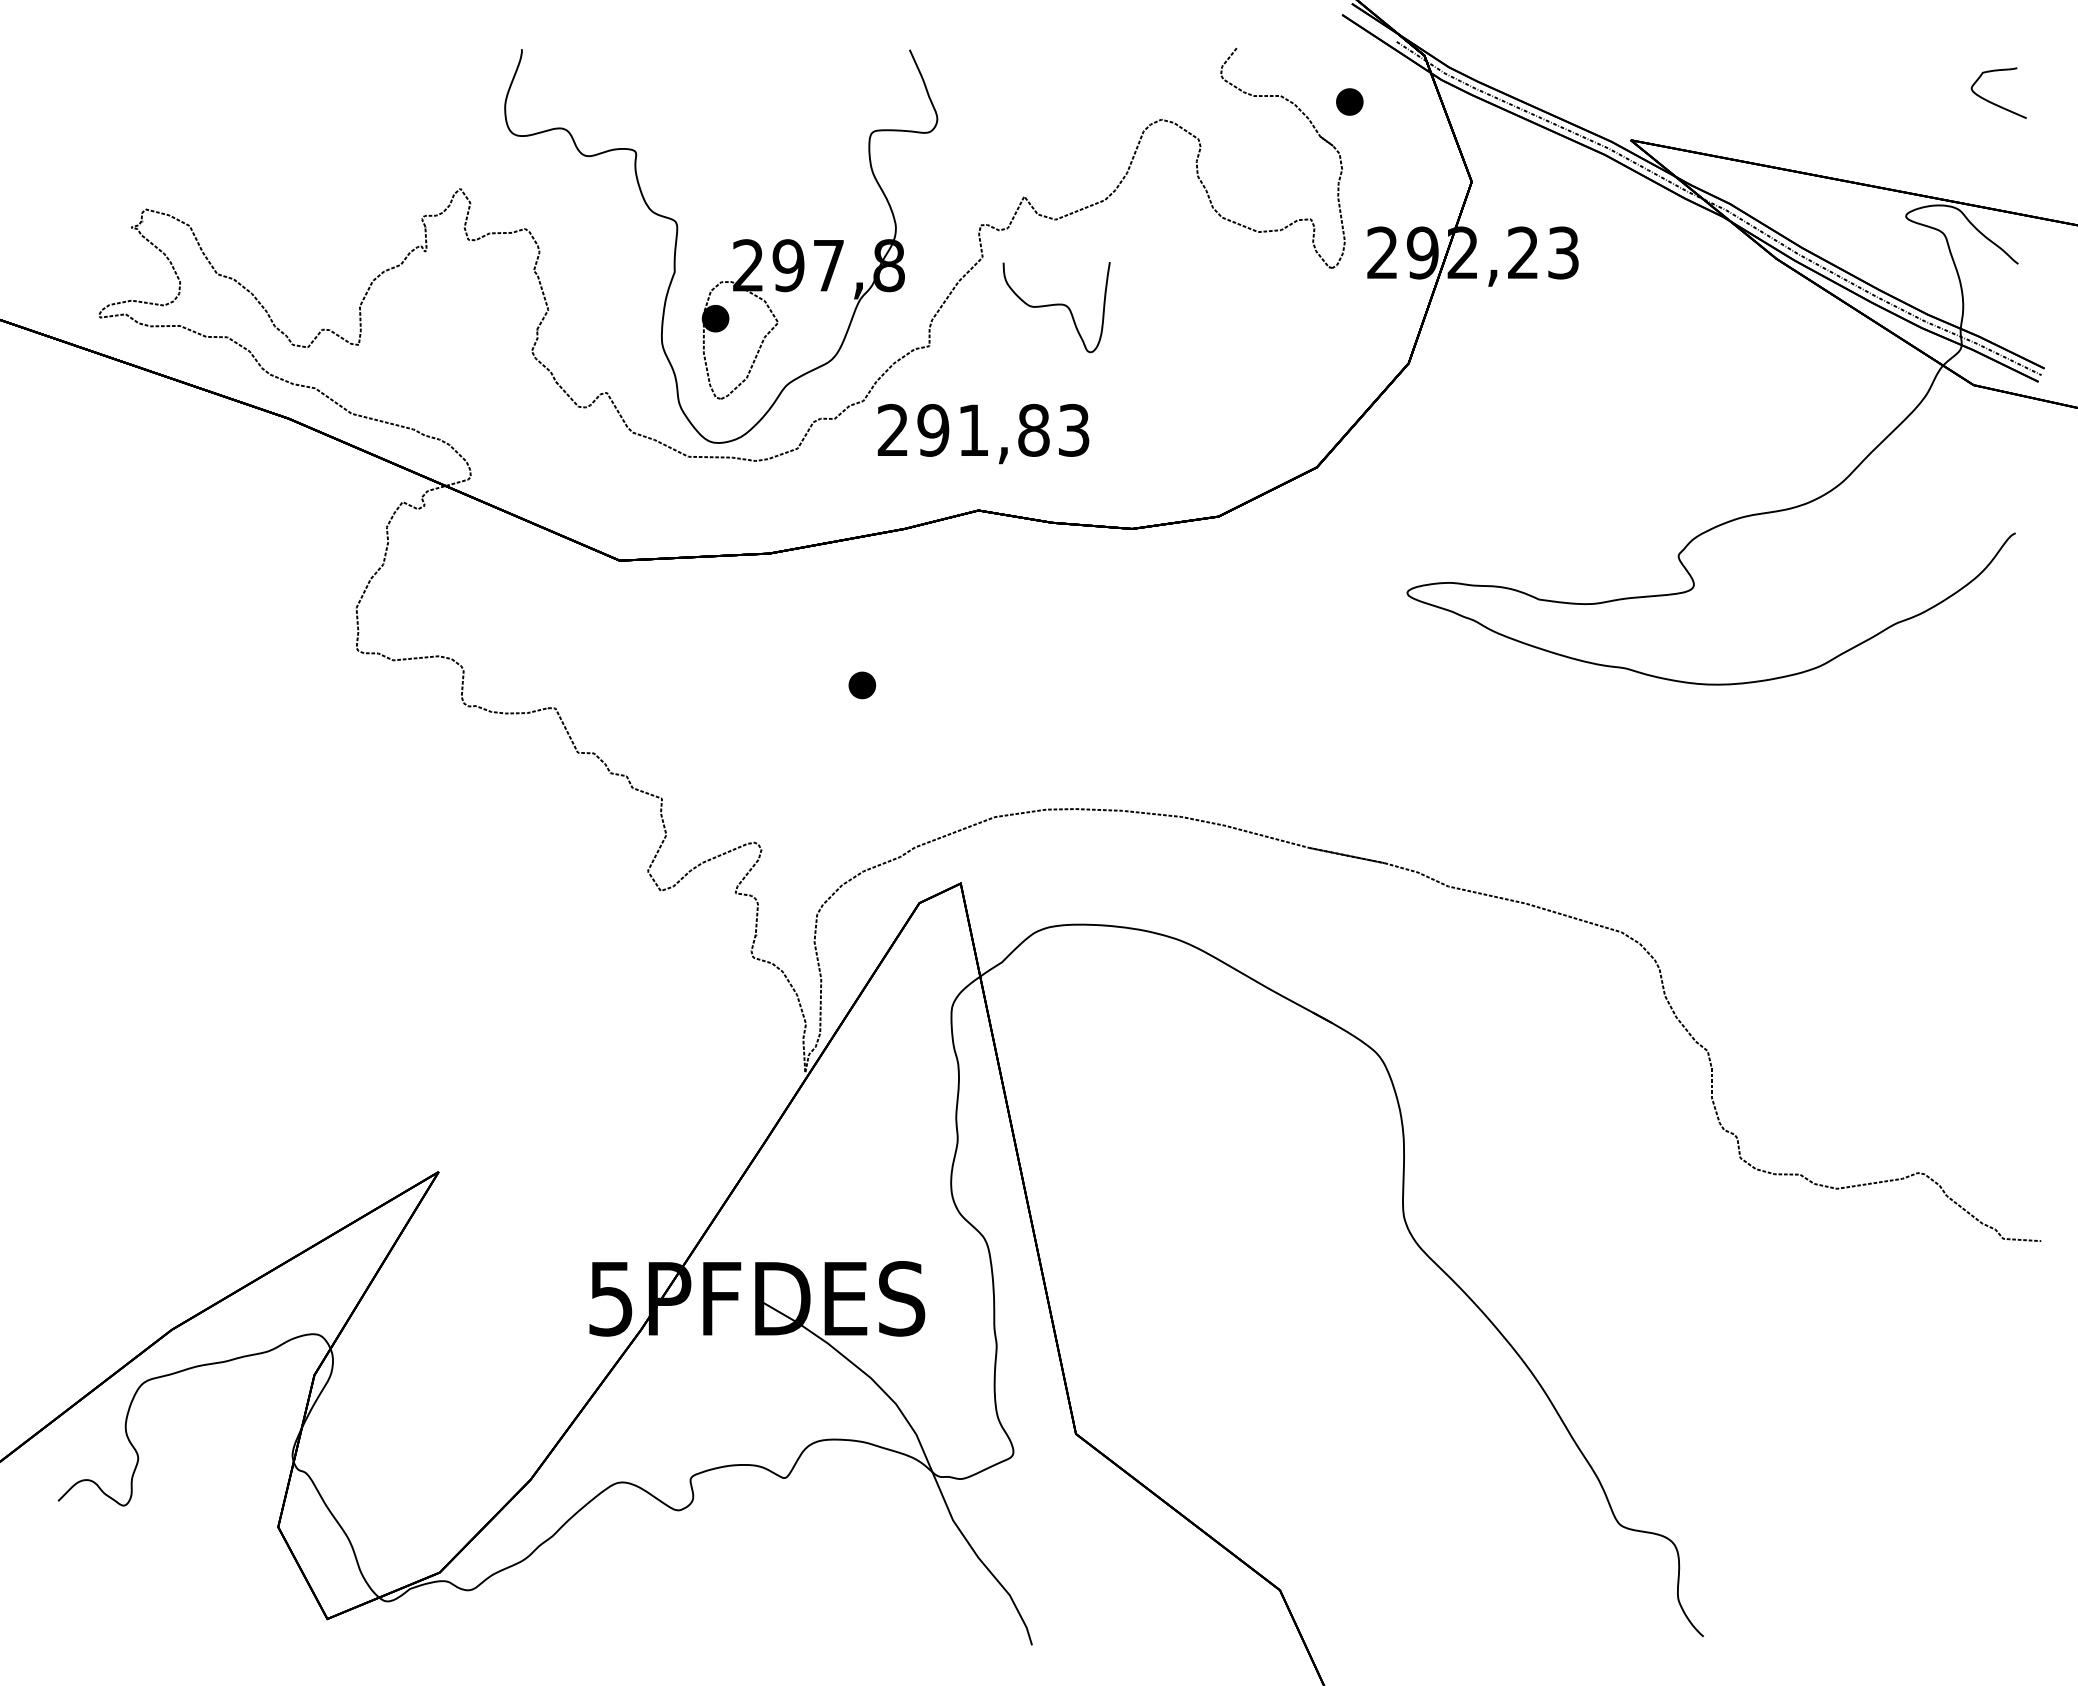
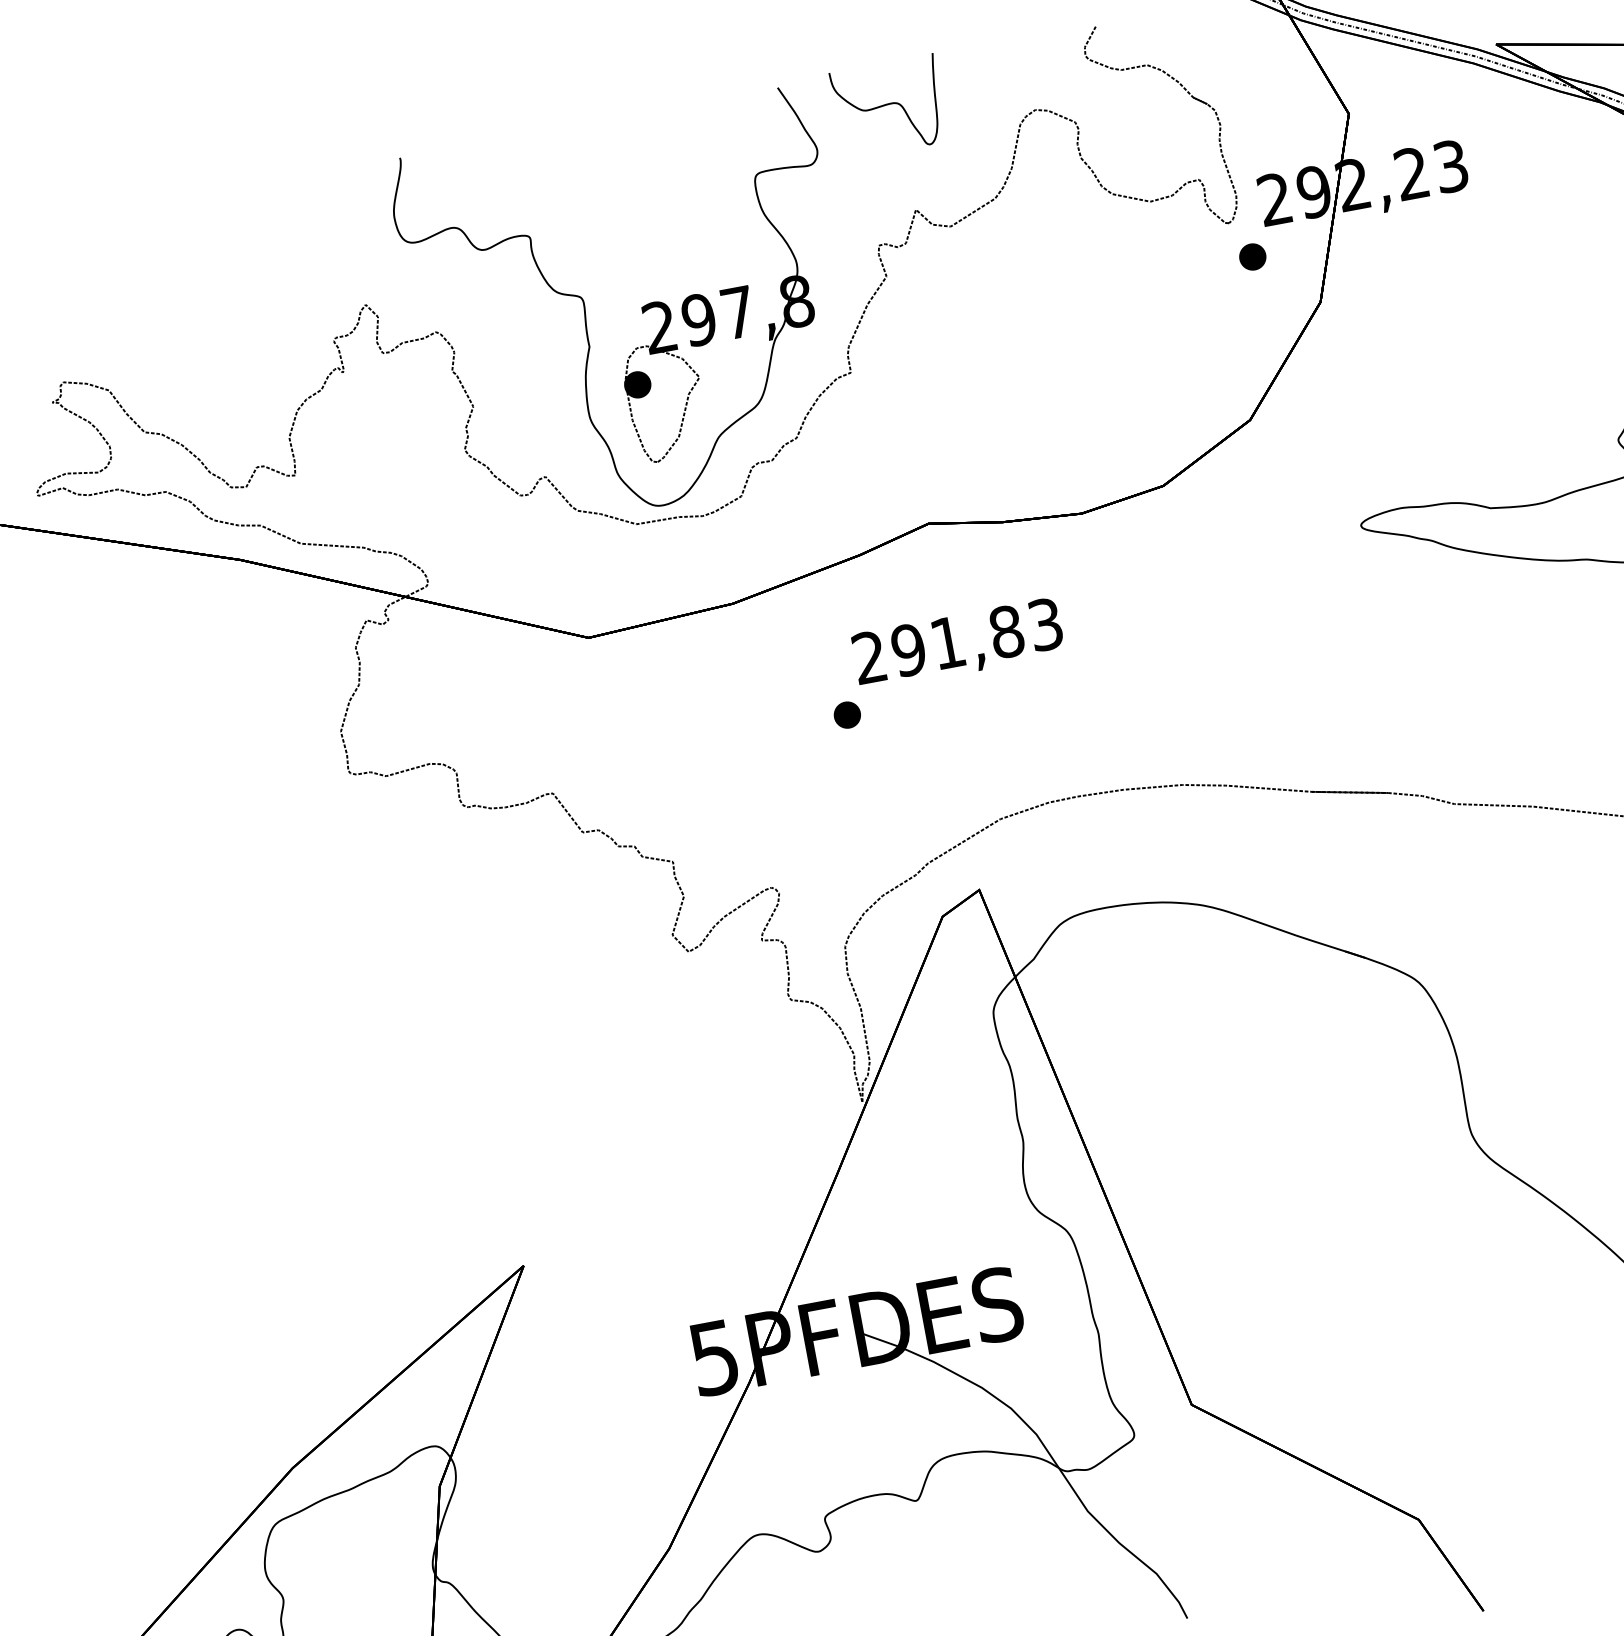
part: (1349, 101) -> (1252, 256), moved
curve: (1056, 305) -> (888, 105), moved
text: (983, 434) -> (958, 645), moved

